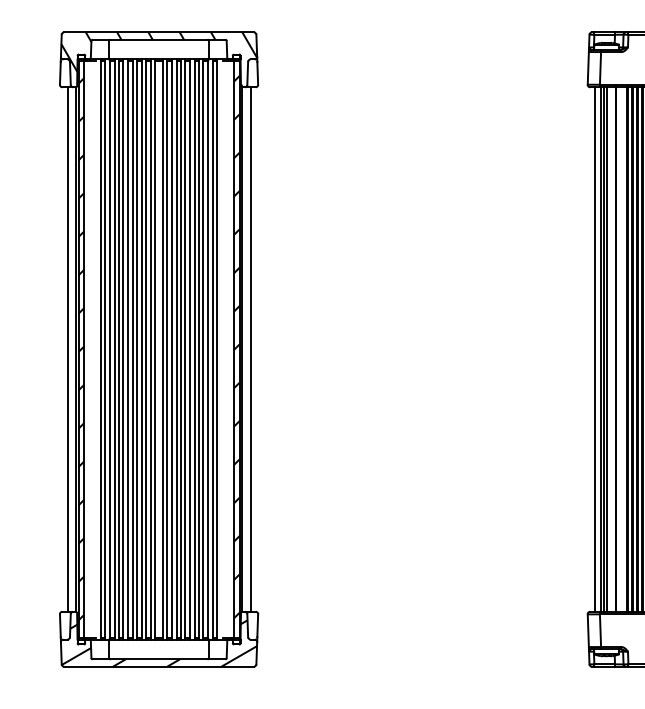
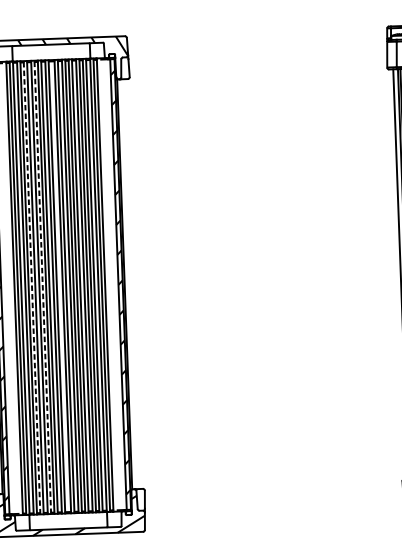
line: (123, 349) -> (32, 287), solid -> dashed
line: (137, 349) -> (43, 287), solid -> dashed
line: (250, 349) -> (131, 284), removed

